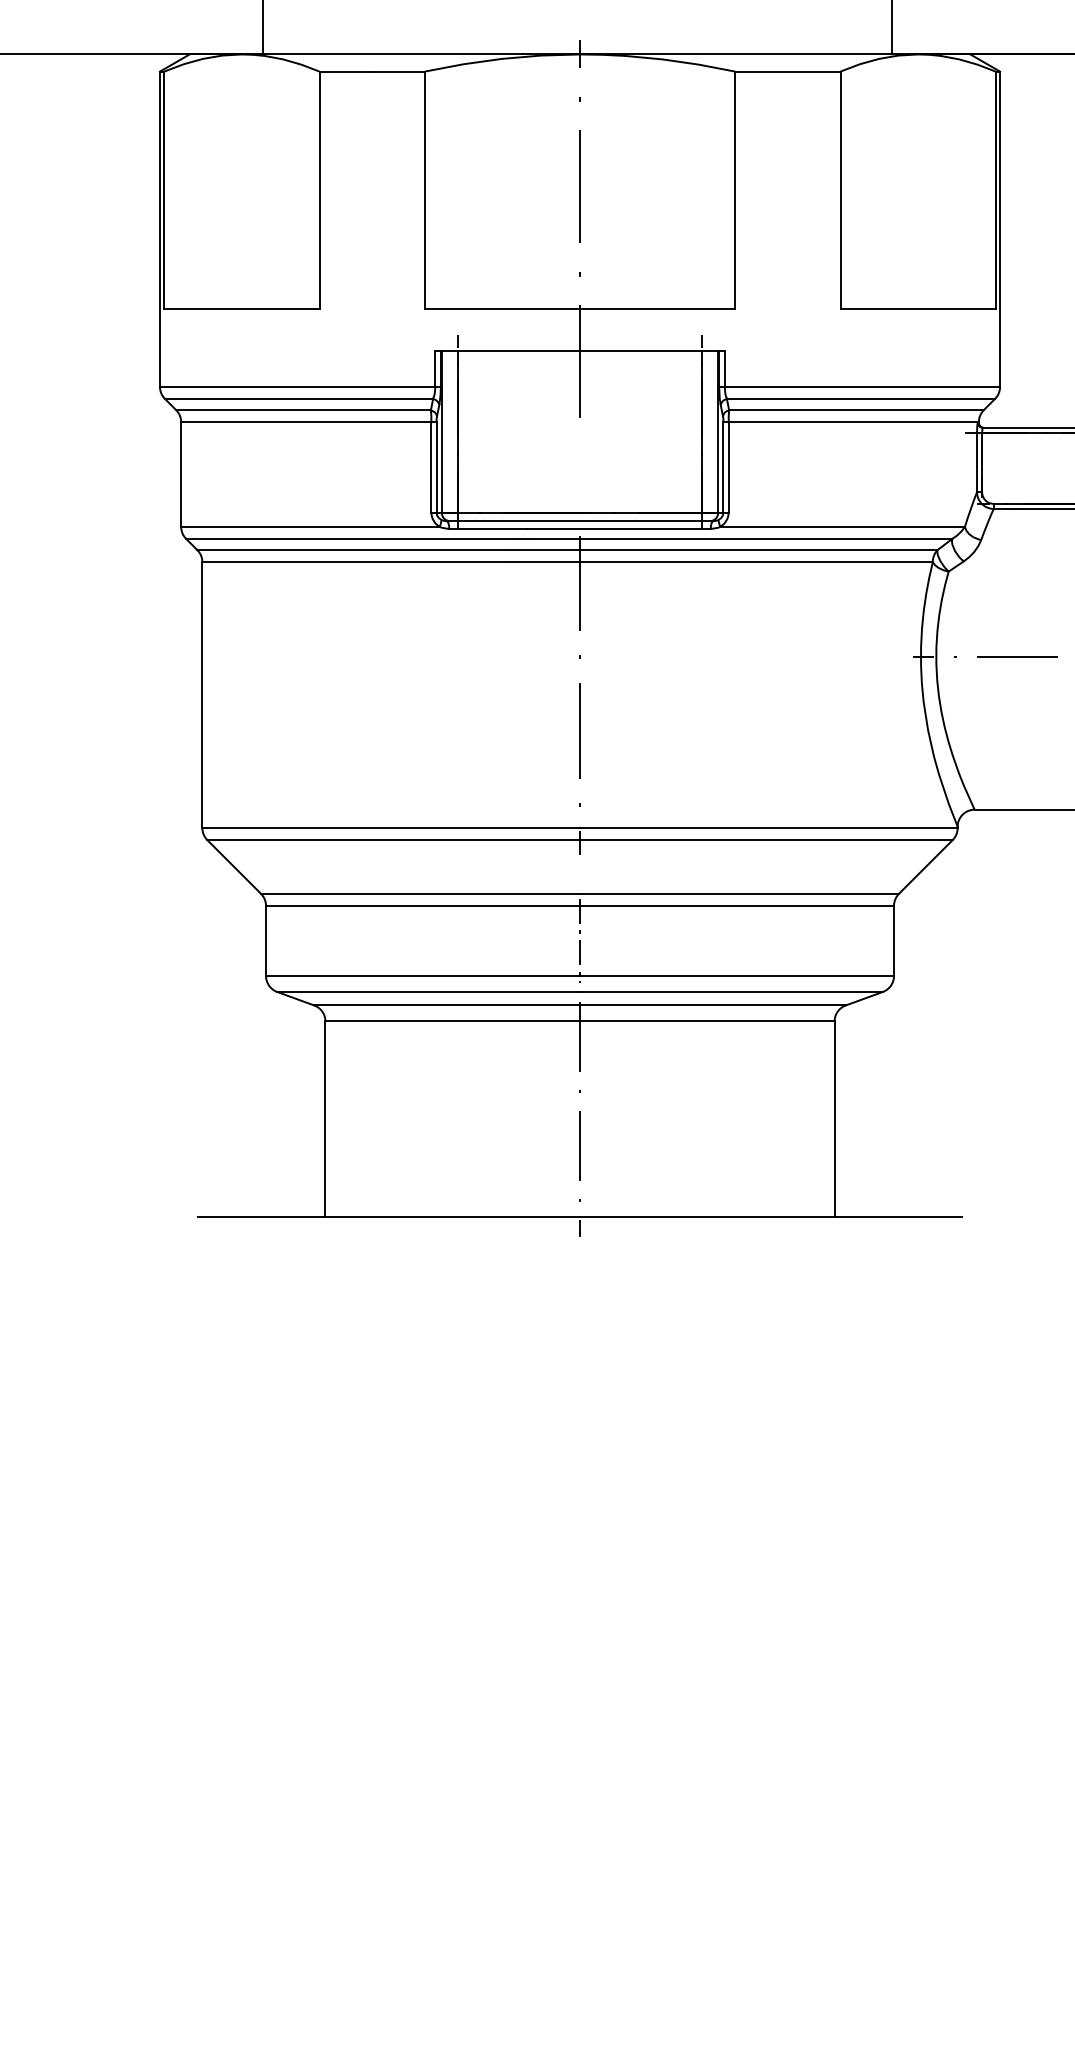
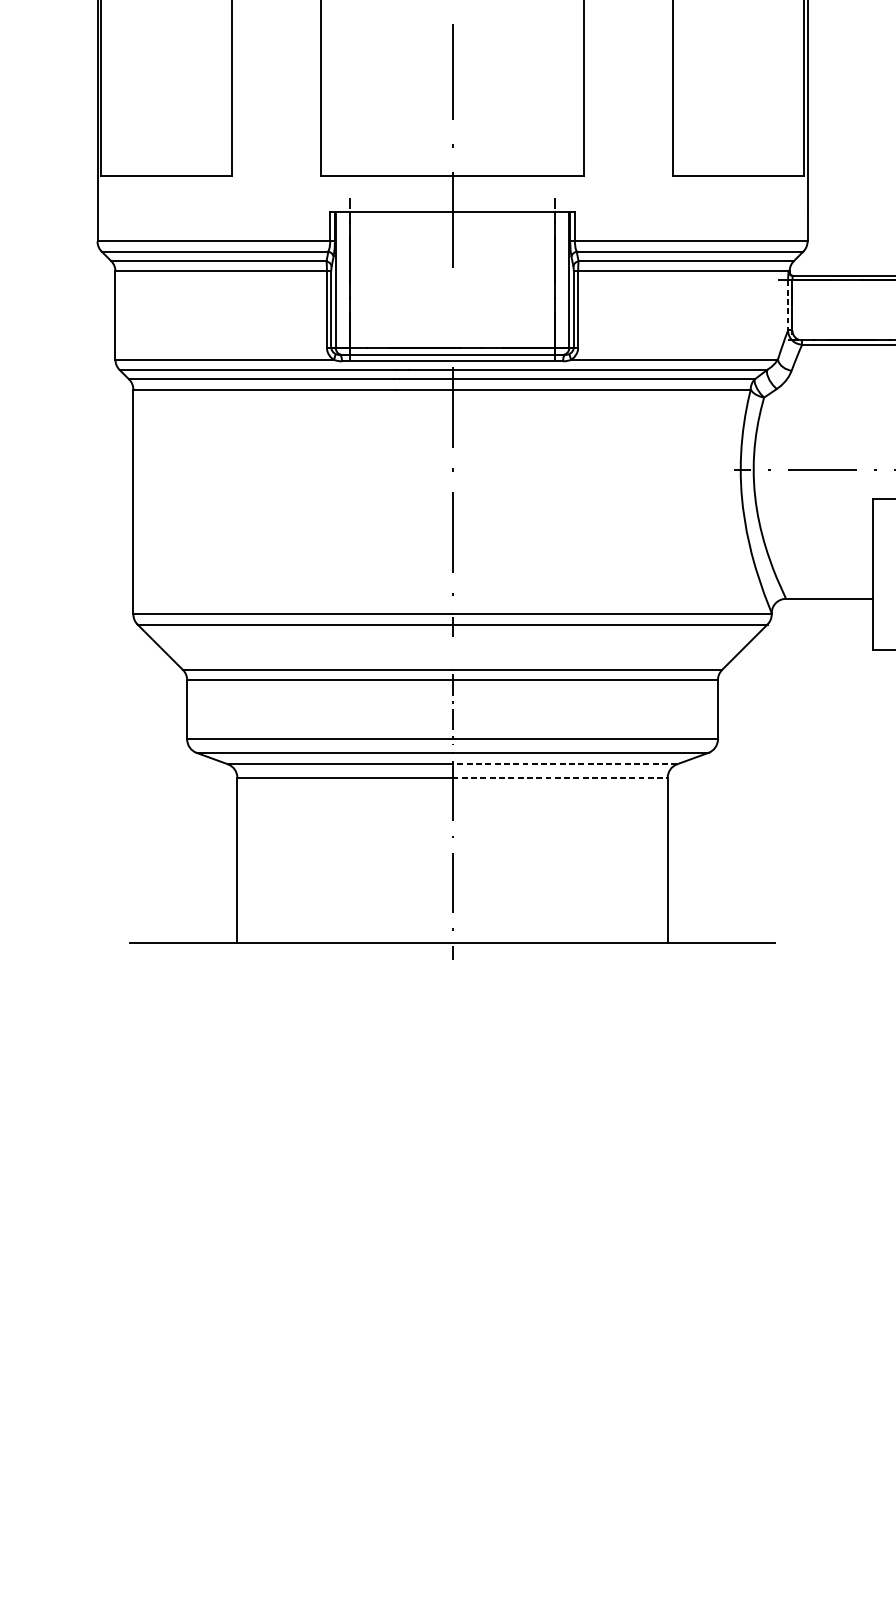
line: (977, 462) -> (788, 305), solid -> dashed
line: (712, 1005) -> (564, 764), solid -> dashed
line: (707, 1021) -> (560, 777), solid -> dashed

